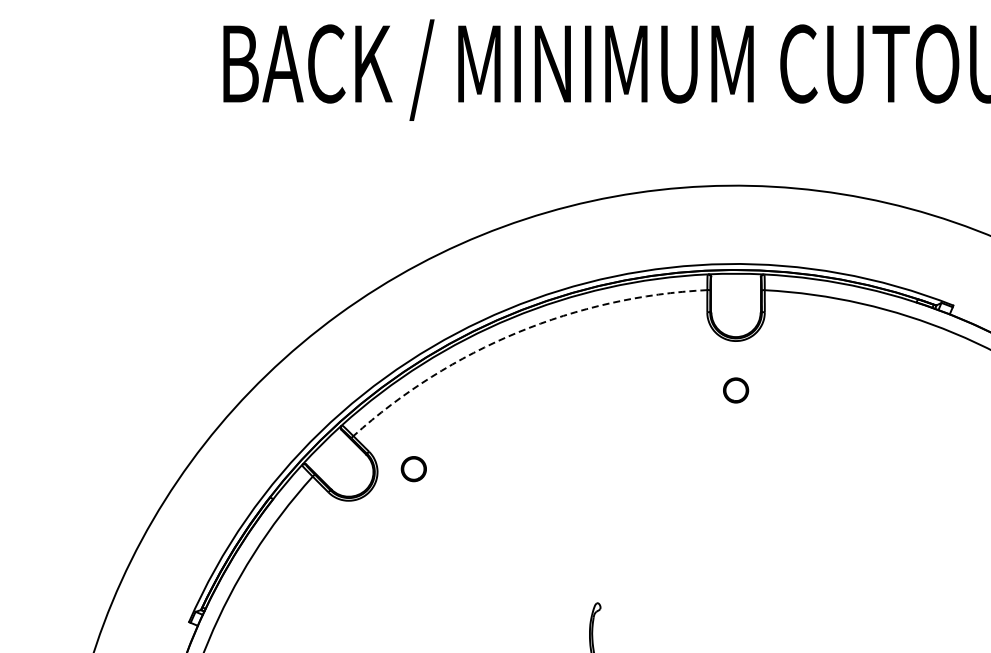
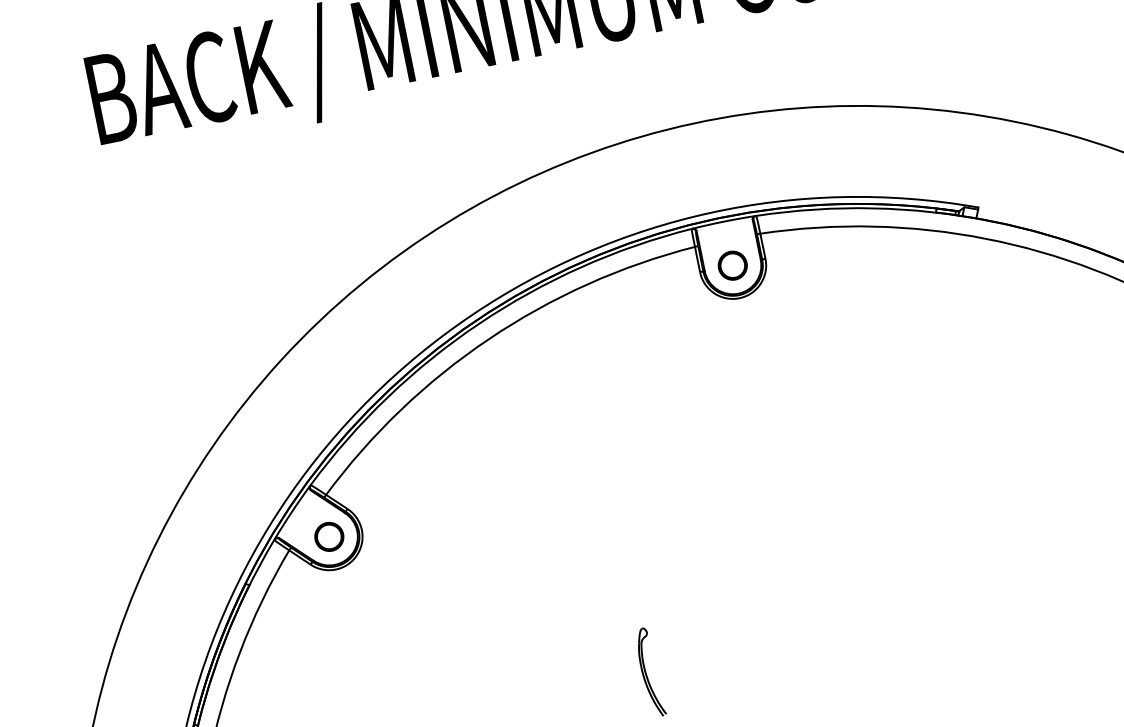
arc: (517, 332) -> (488, 339), dashed -> solid
part: (736, 390) -> (733, 265), moved
part: (413, 469) -> (328, 537), moved

